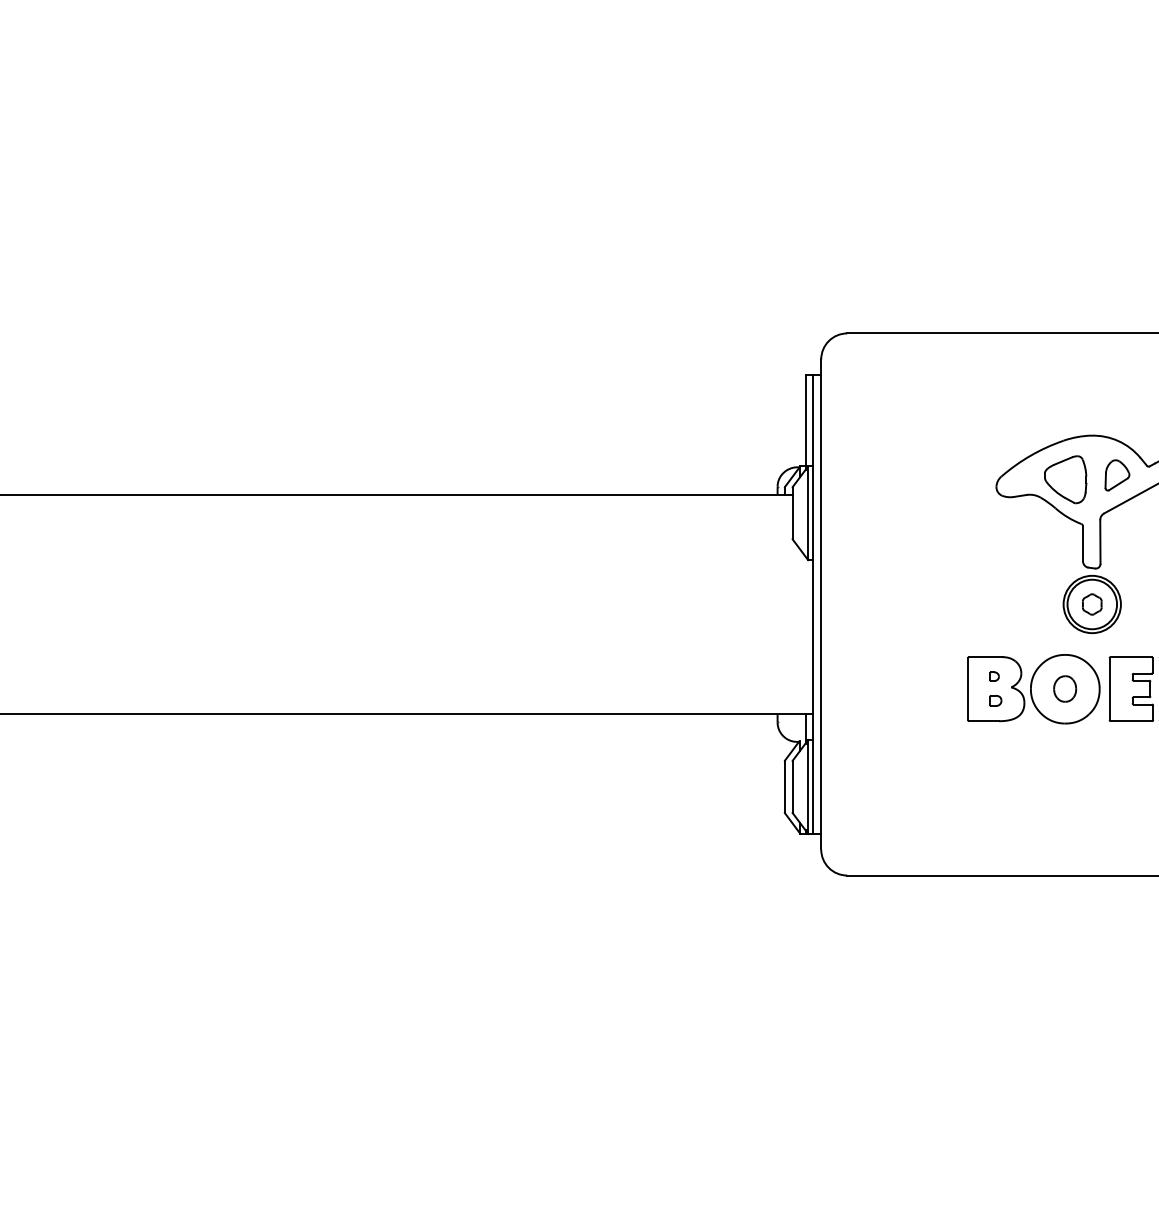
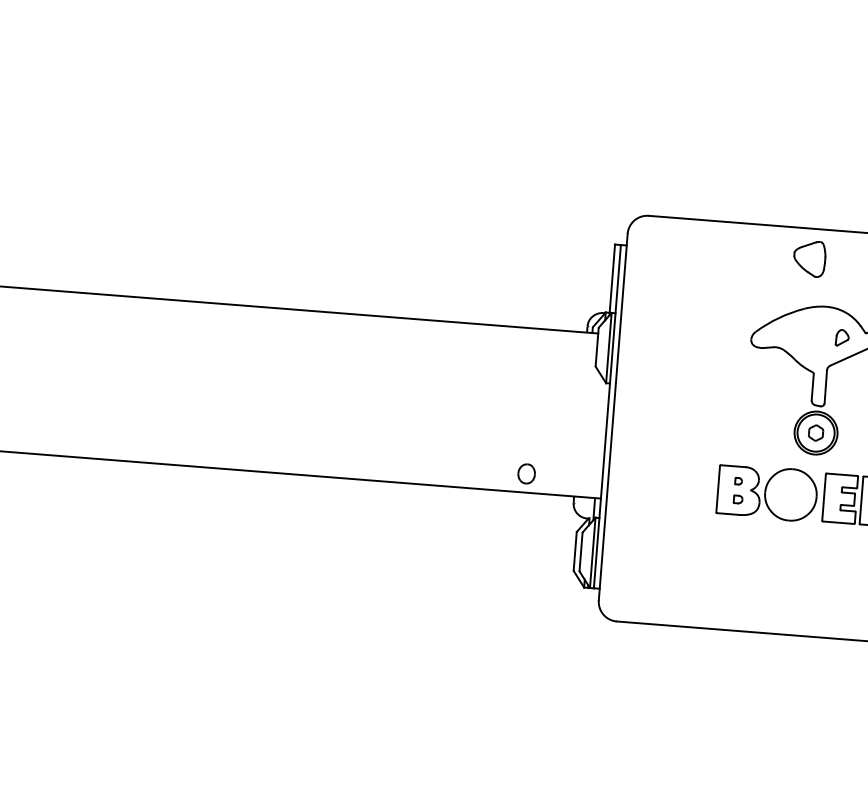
part: (1117, 475) -> (842, 338), size x0.7
part: (1065, 479) -> (809, 258), moved
part: (1065, 688) -> (526, 473), moved

